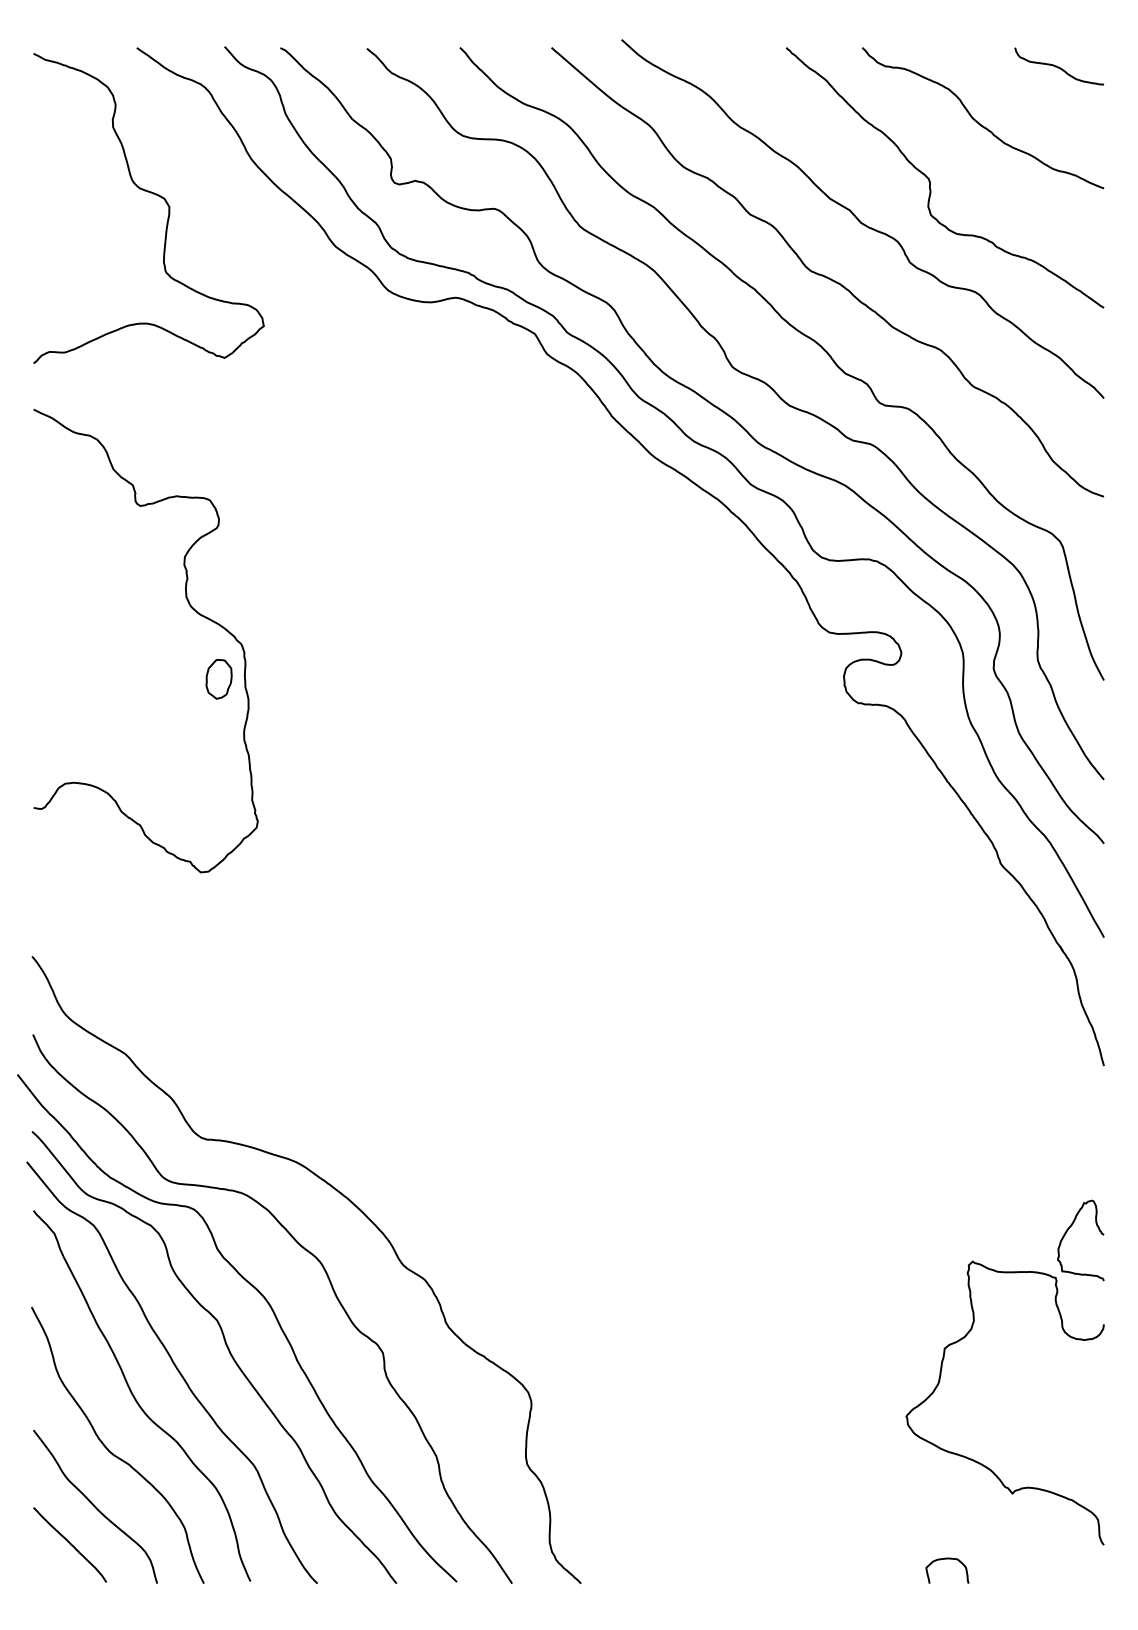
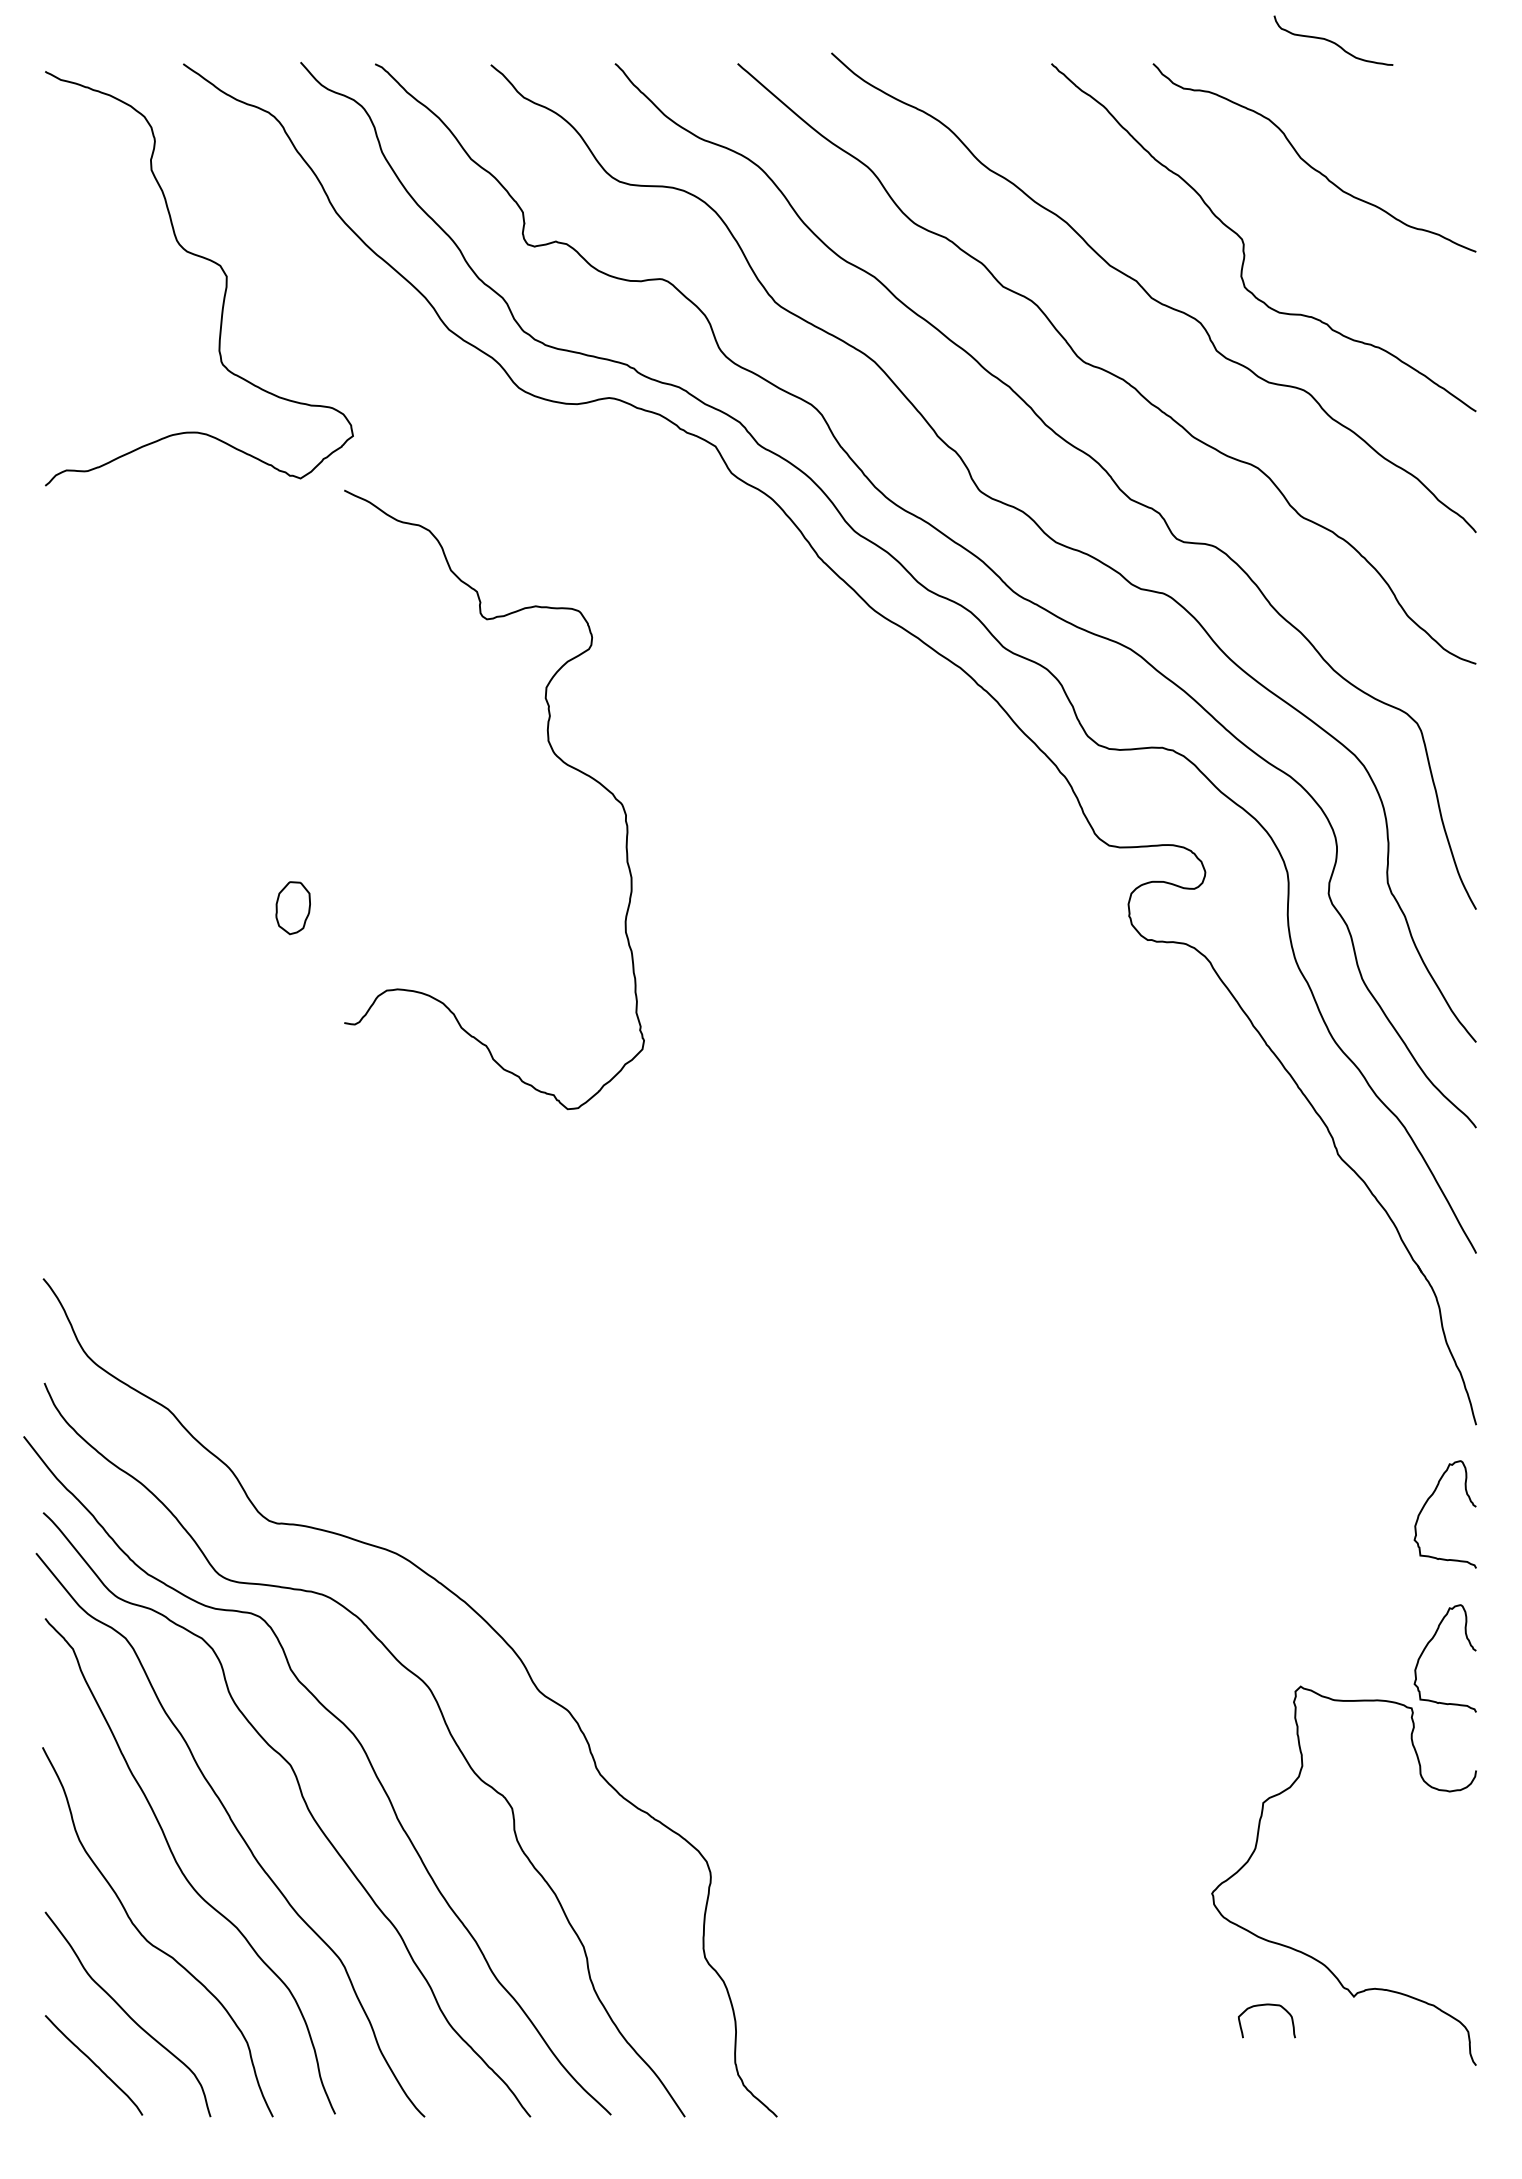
curve: (1059, 66) -> (1333, 41), moved
curve: (189, 605) -> (552, 752), moved
curve: (1067, 1123) -> (1427, 1502), added
curve: (947, 1559) -> (1266, 2005), moved

